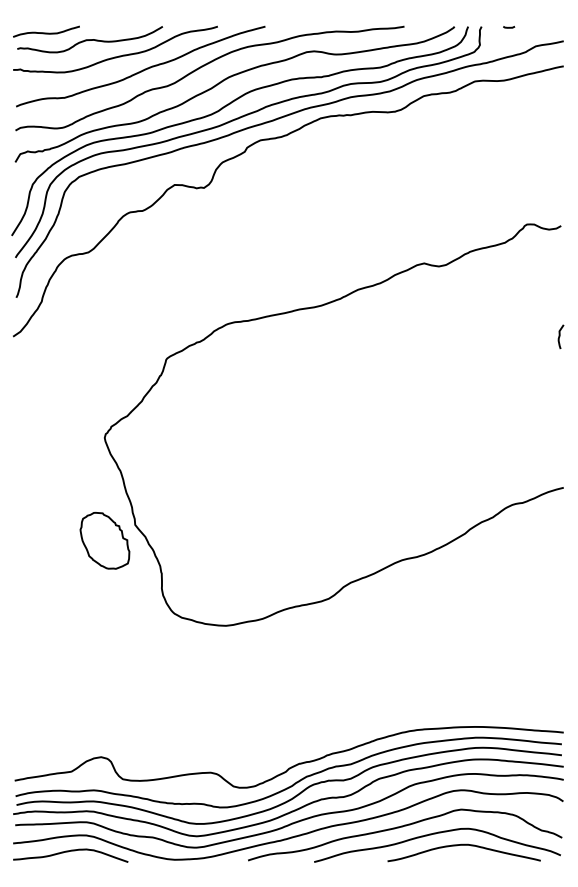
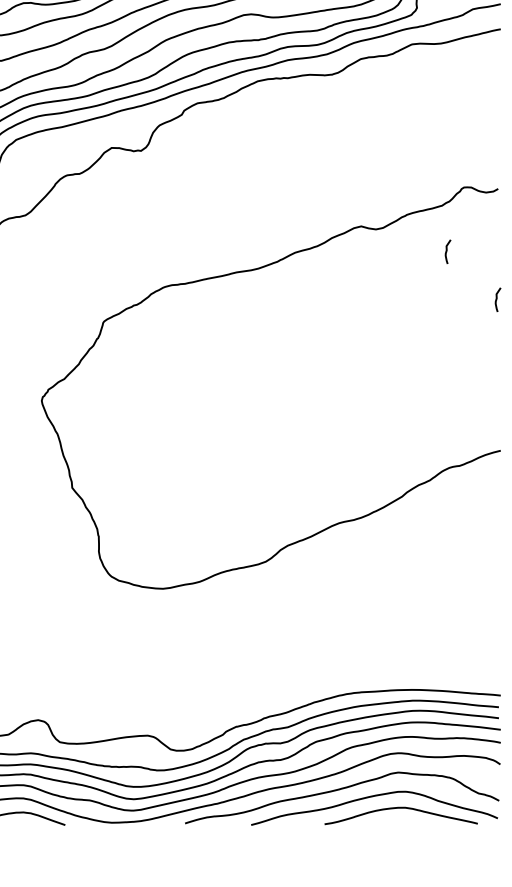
curve: (510, 288) -> (447, 251), added
part: (104, 540) -> (41, 503), removed

